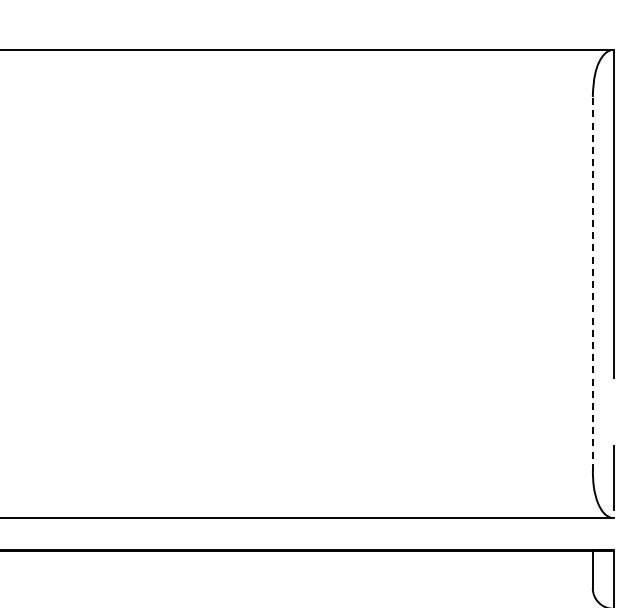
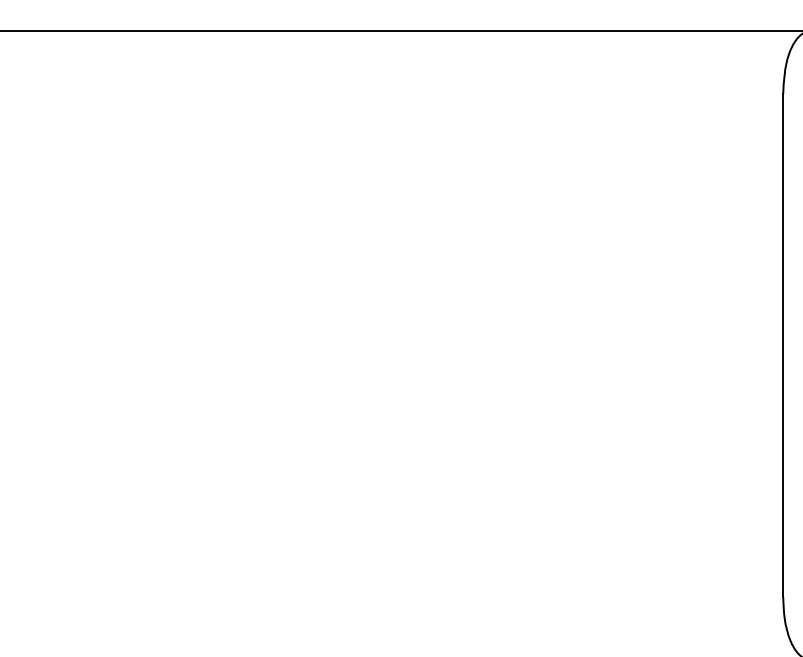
line: (592, 283) -> (782, 344), dashed -> solid

